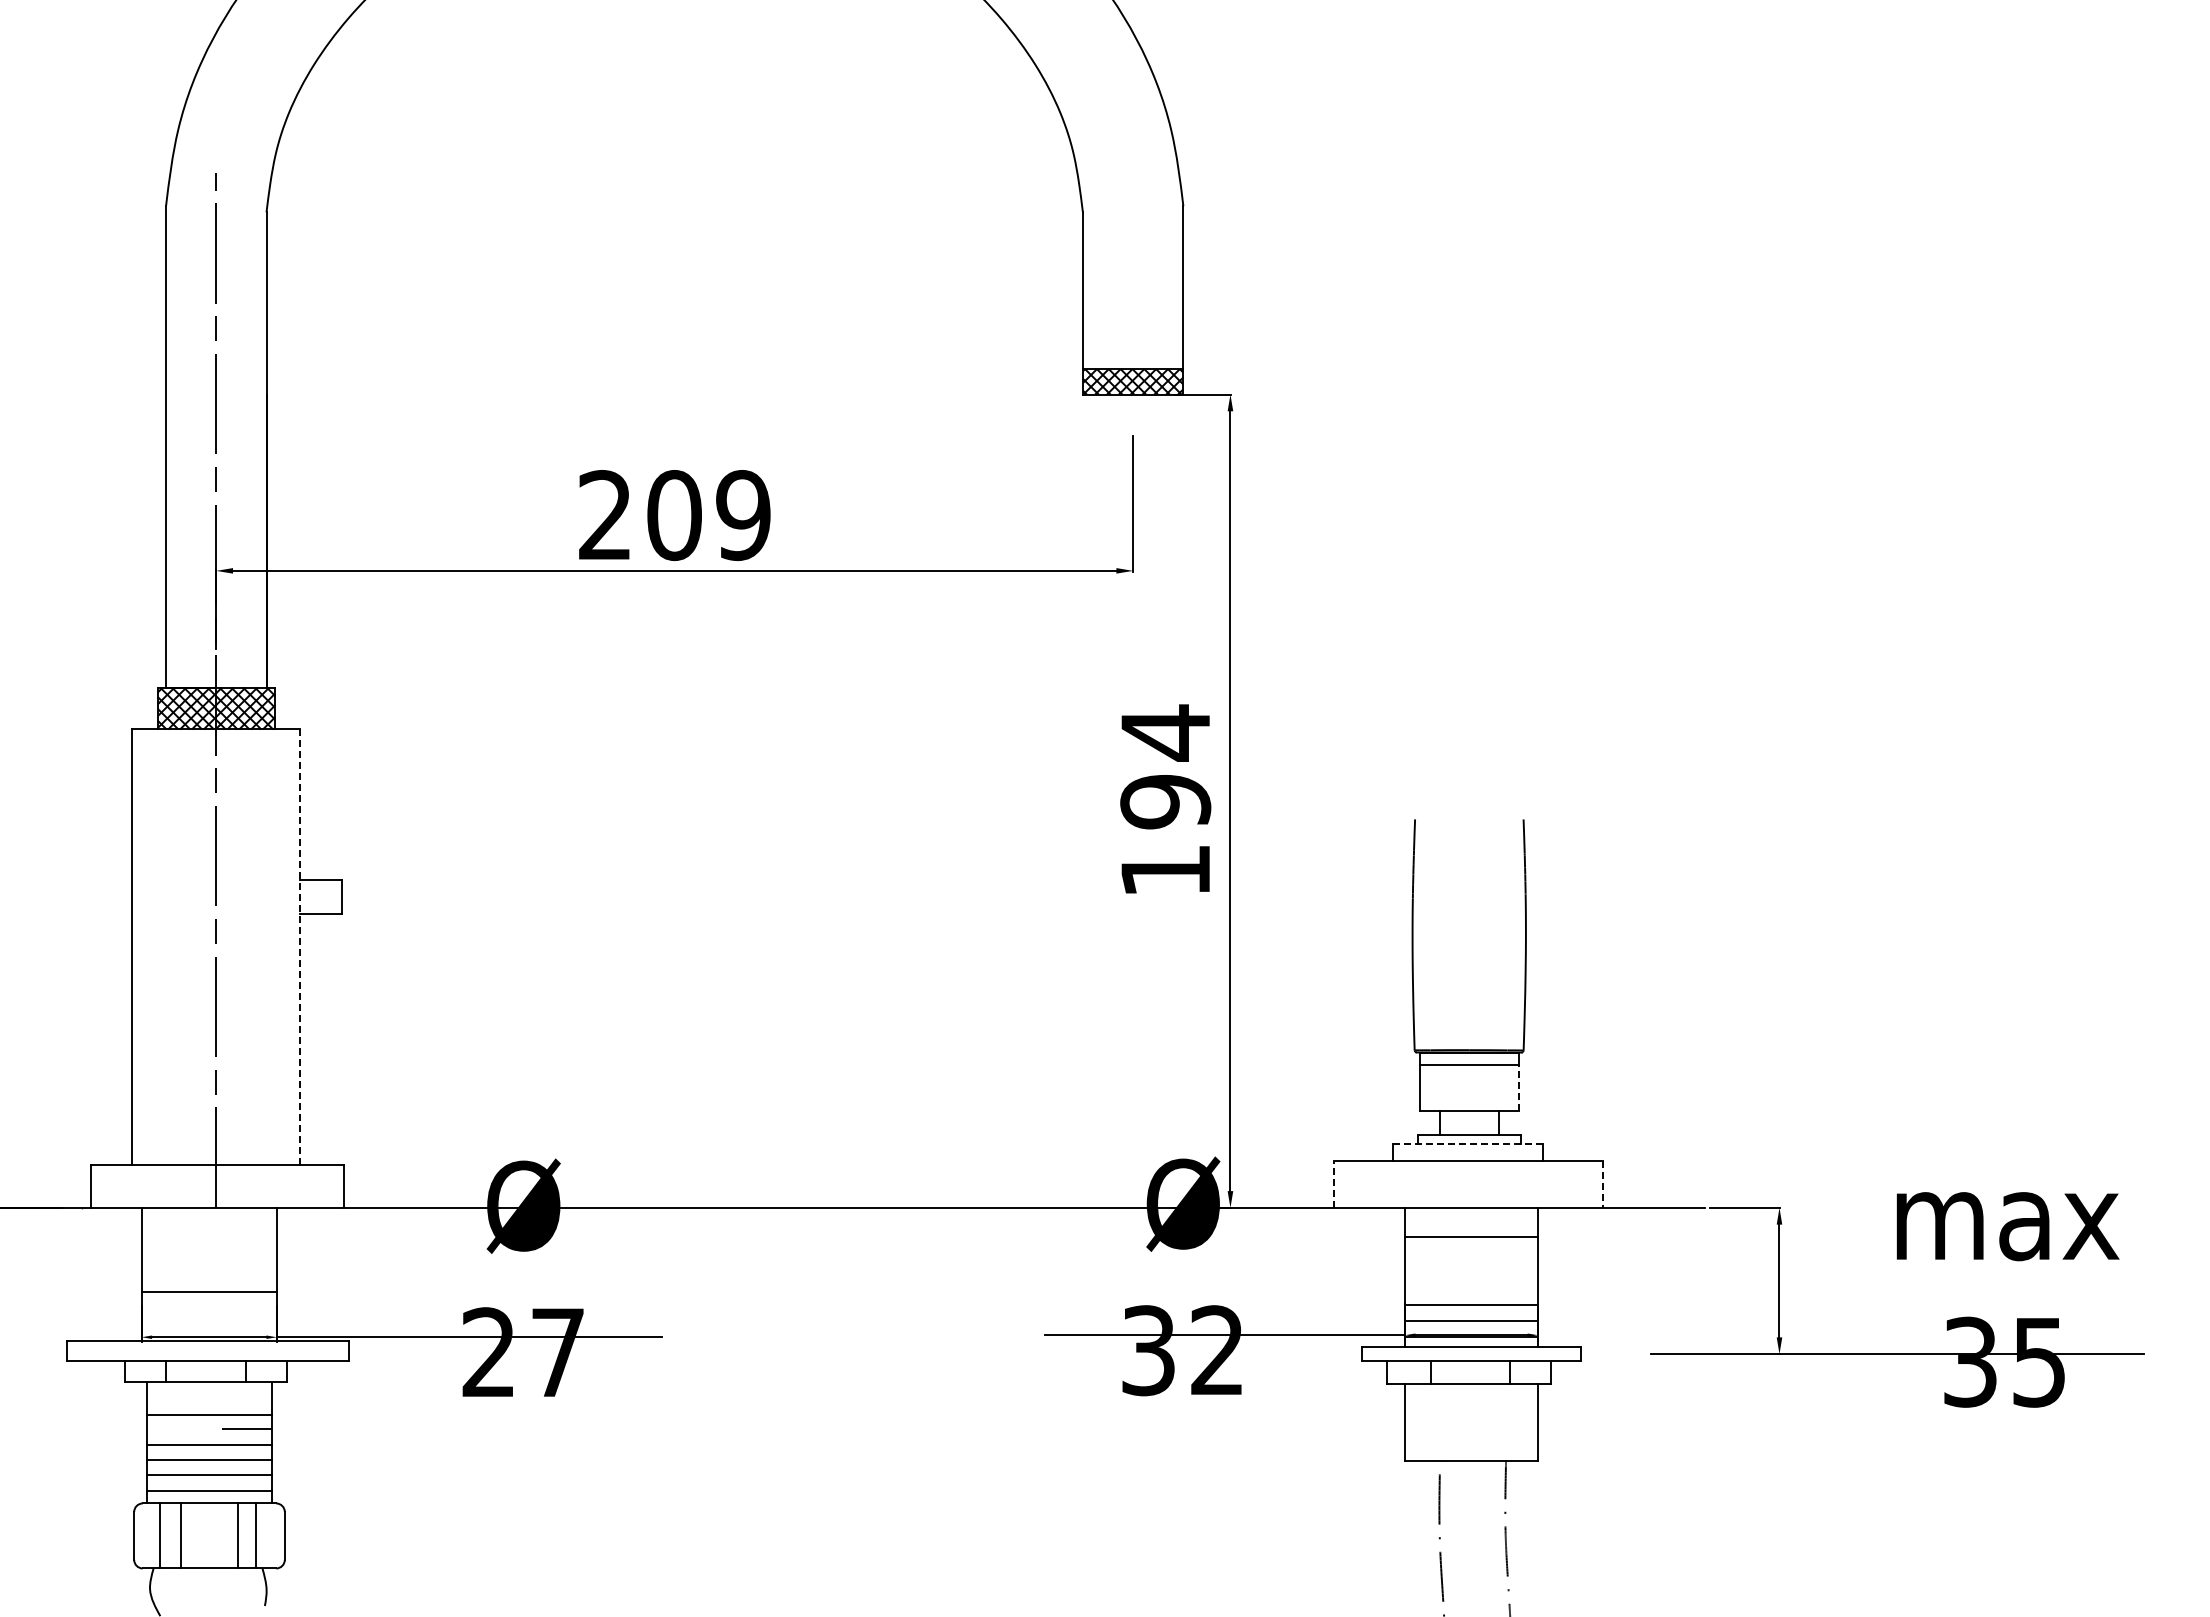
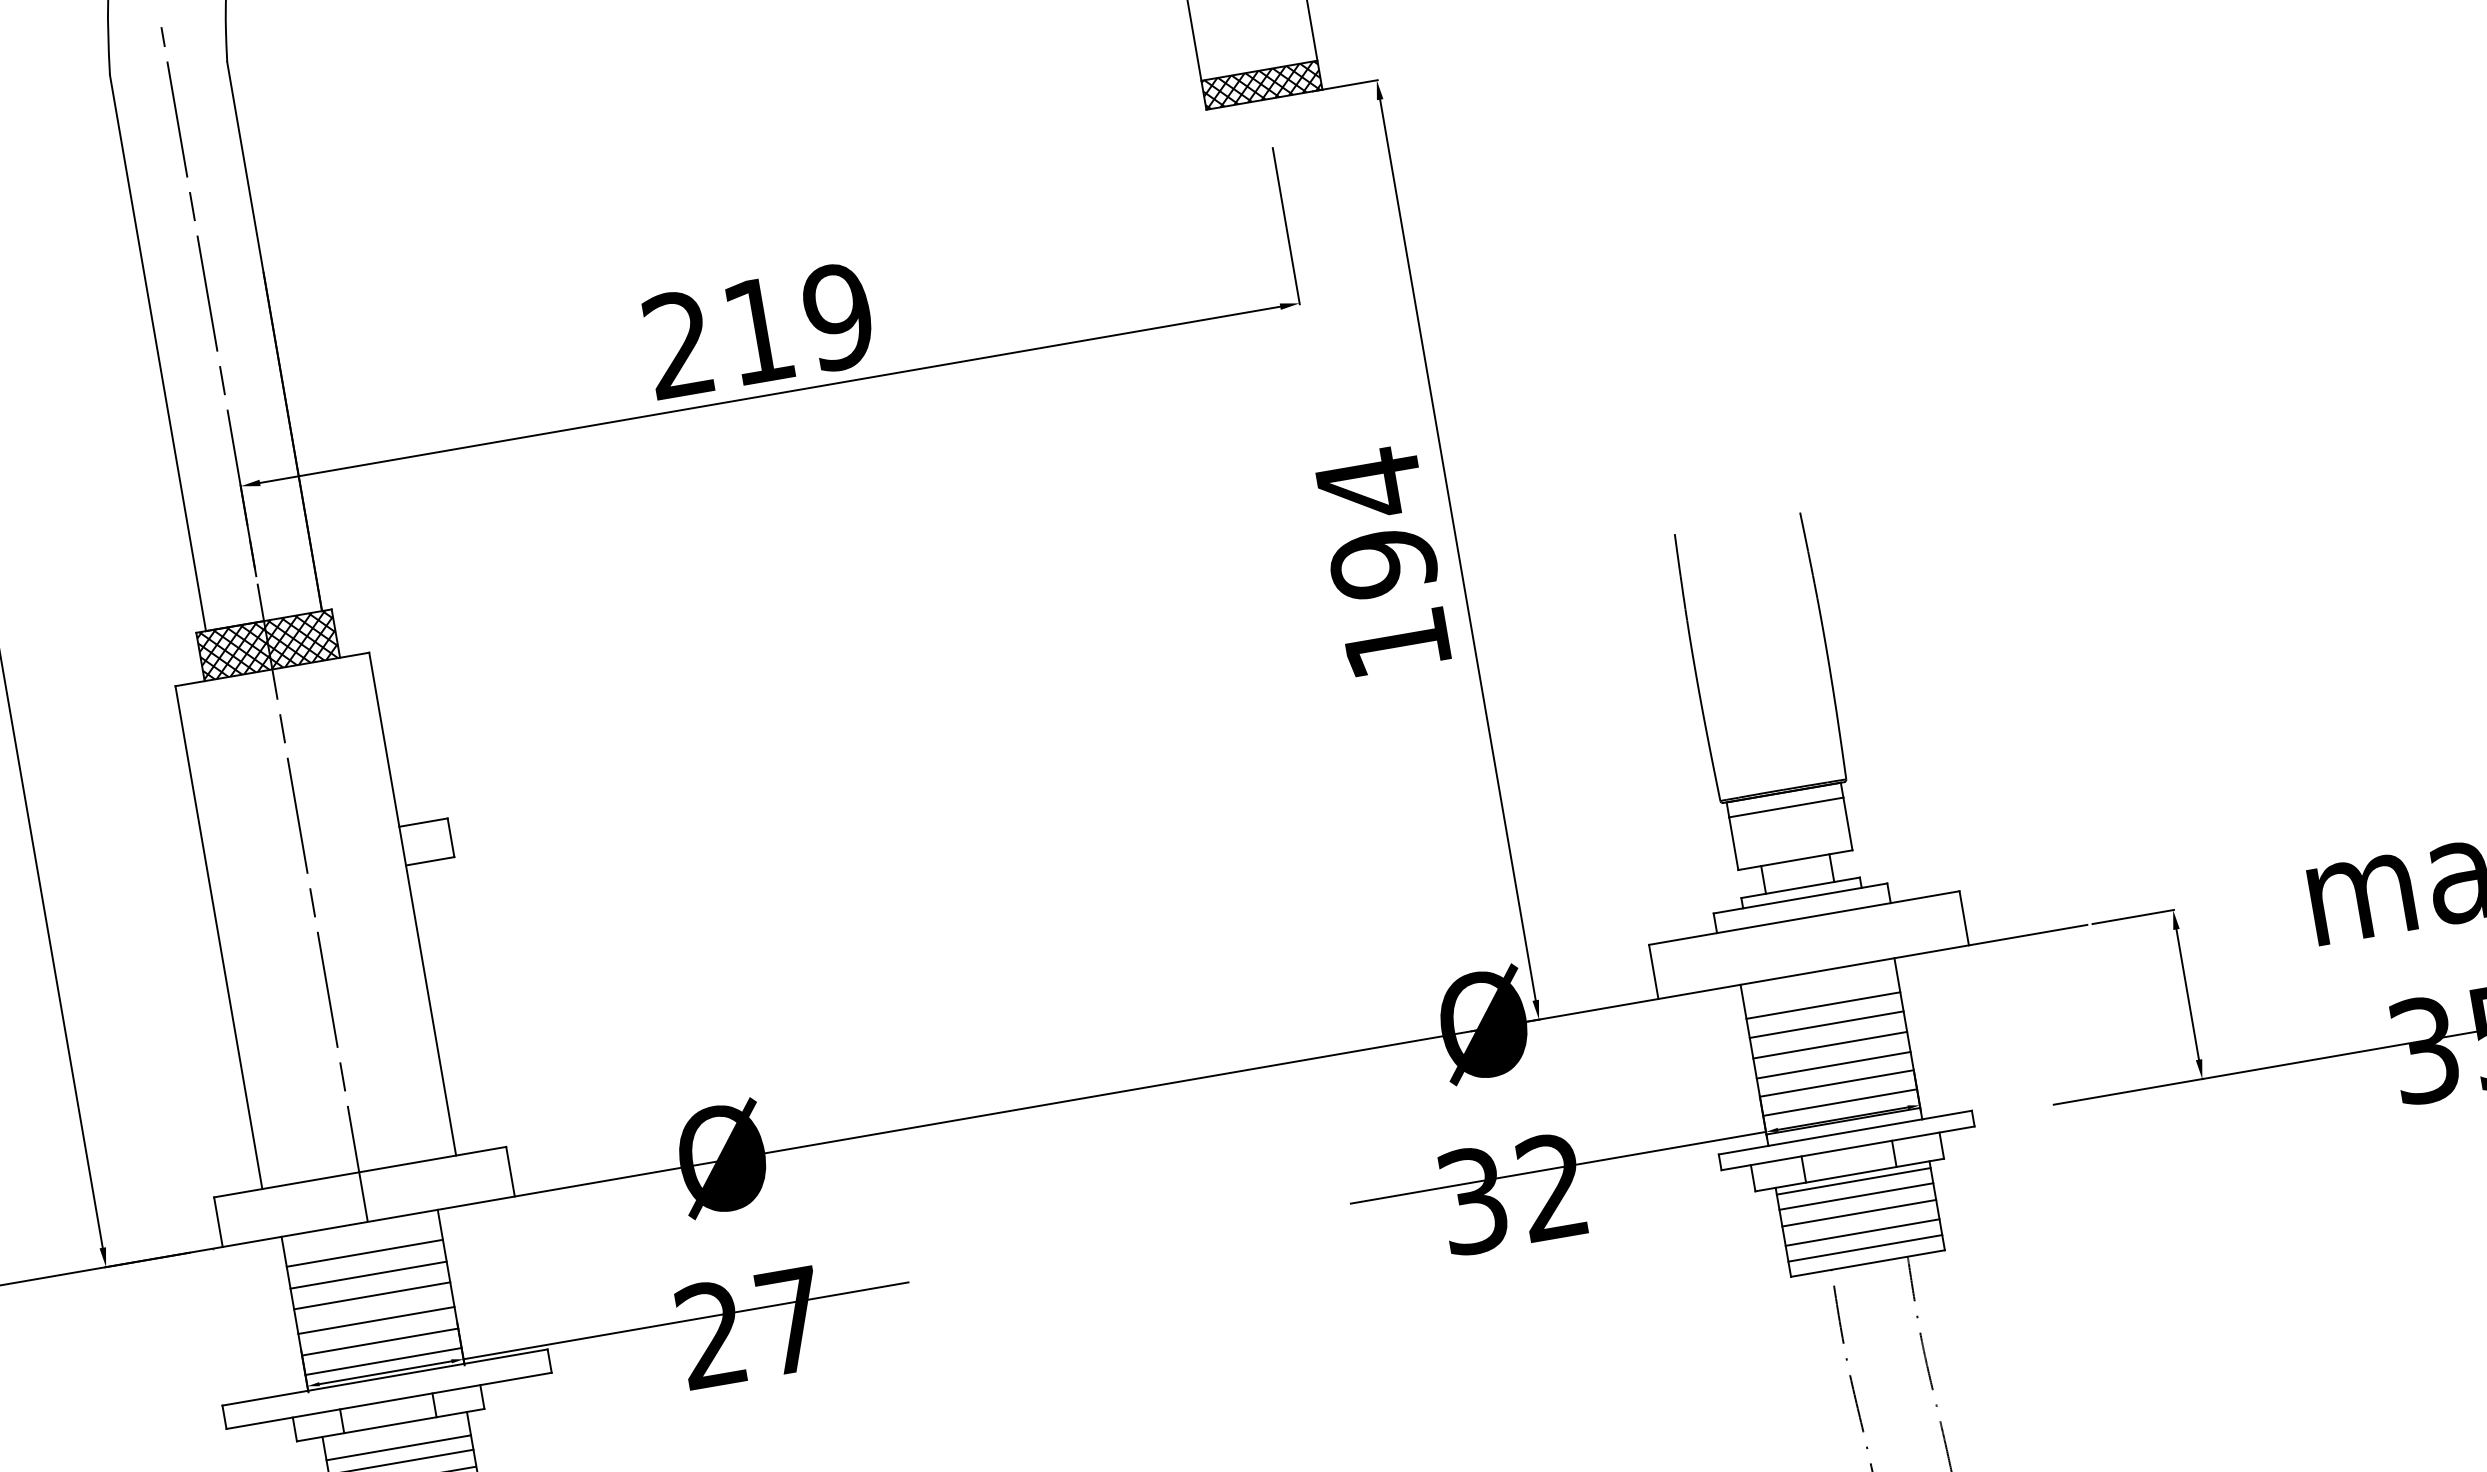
text: (674, 515) -> (758, 330), 209 -> 219
line: (300, 947) -> (413, 904), dashed -> solid
line: (1518, 1088) -> (1847, 824), dashed -> solid
line: (1468, 1143) -> (1801, 897), dashed -> solid
line: (1333, 1183) -> (1653, 970), dashed -> solid
line: (1602, 1184) -> (1964, 918), dashed -> solid
line: (208, 1233) -> (363, 1253), added
line: (208, 1252) -> (367, 1275), added
line: (1471, 1253) -> (1826, 1024), added
line: (208, 1270) -> (371, 1295), added
line: (1471, 1271) -> (1830, 1045), added
line: (1471, 1289) -> (1833, 1065), added
line: (208, 1310) -> (379, 1342), added
line: (208, 1327) -> (382, 1361), added
line: (1471, 1389) -> (1853, 1181), added
line: (209, 1402) -> (398, 1448), added
line: (1471, 1402) -> (1856, 1196), added
line: (1471, 1417) -> (1859, 1213), added
line: (1471, 1433) -> (1862, 1232), added
line: (1471, 1447) -> (1865, 1248), added

